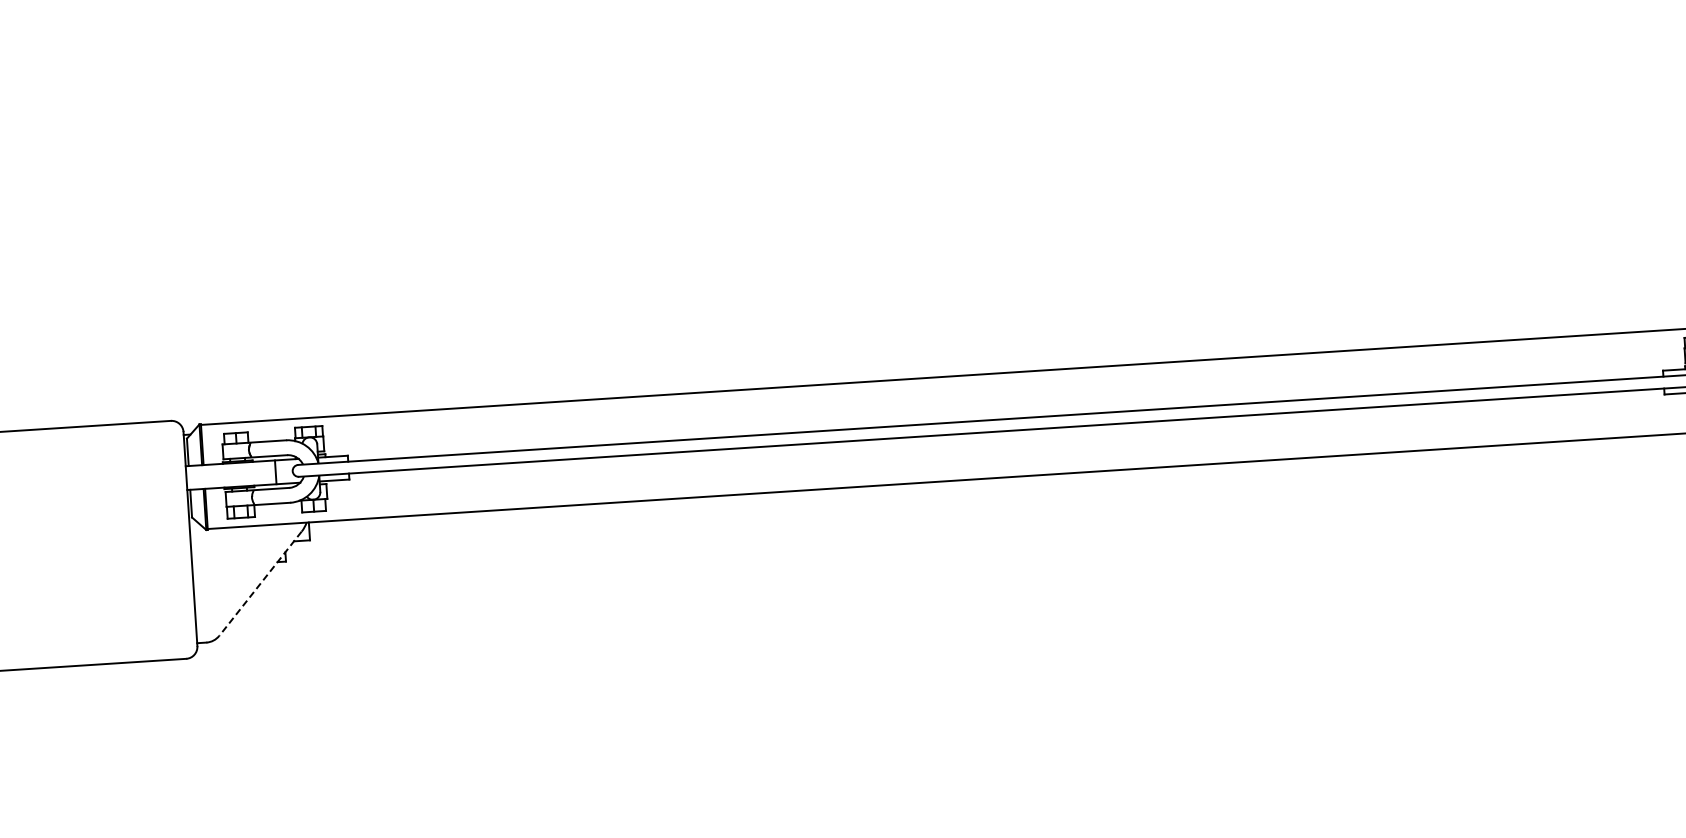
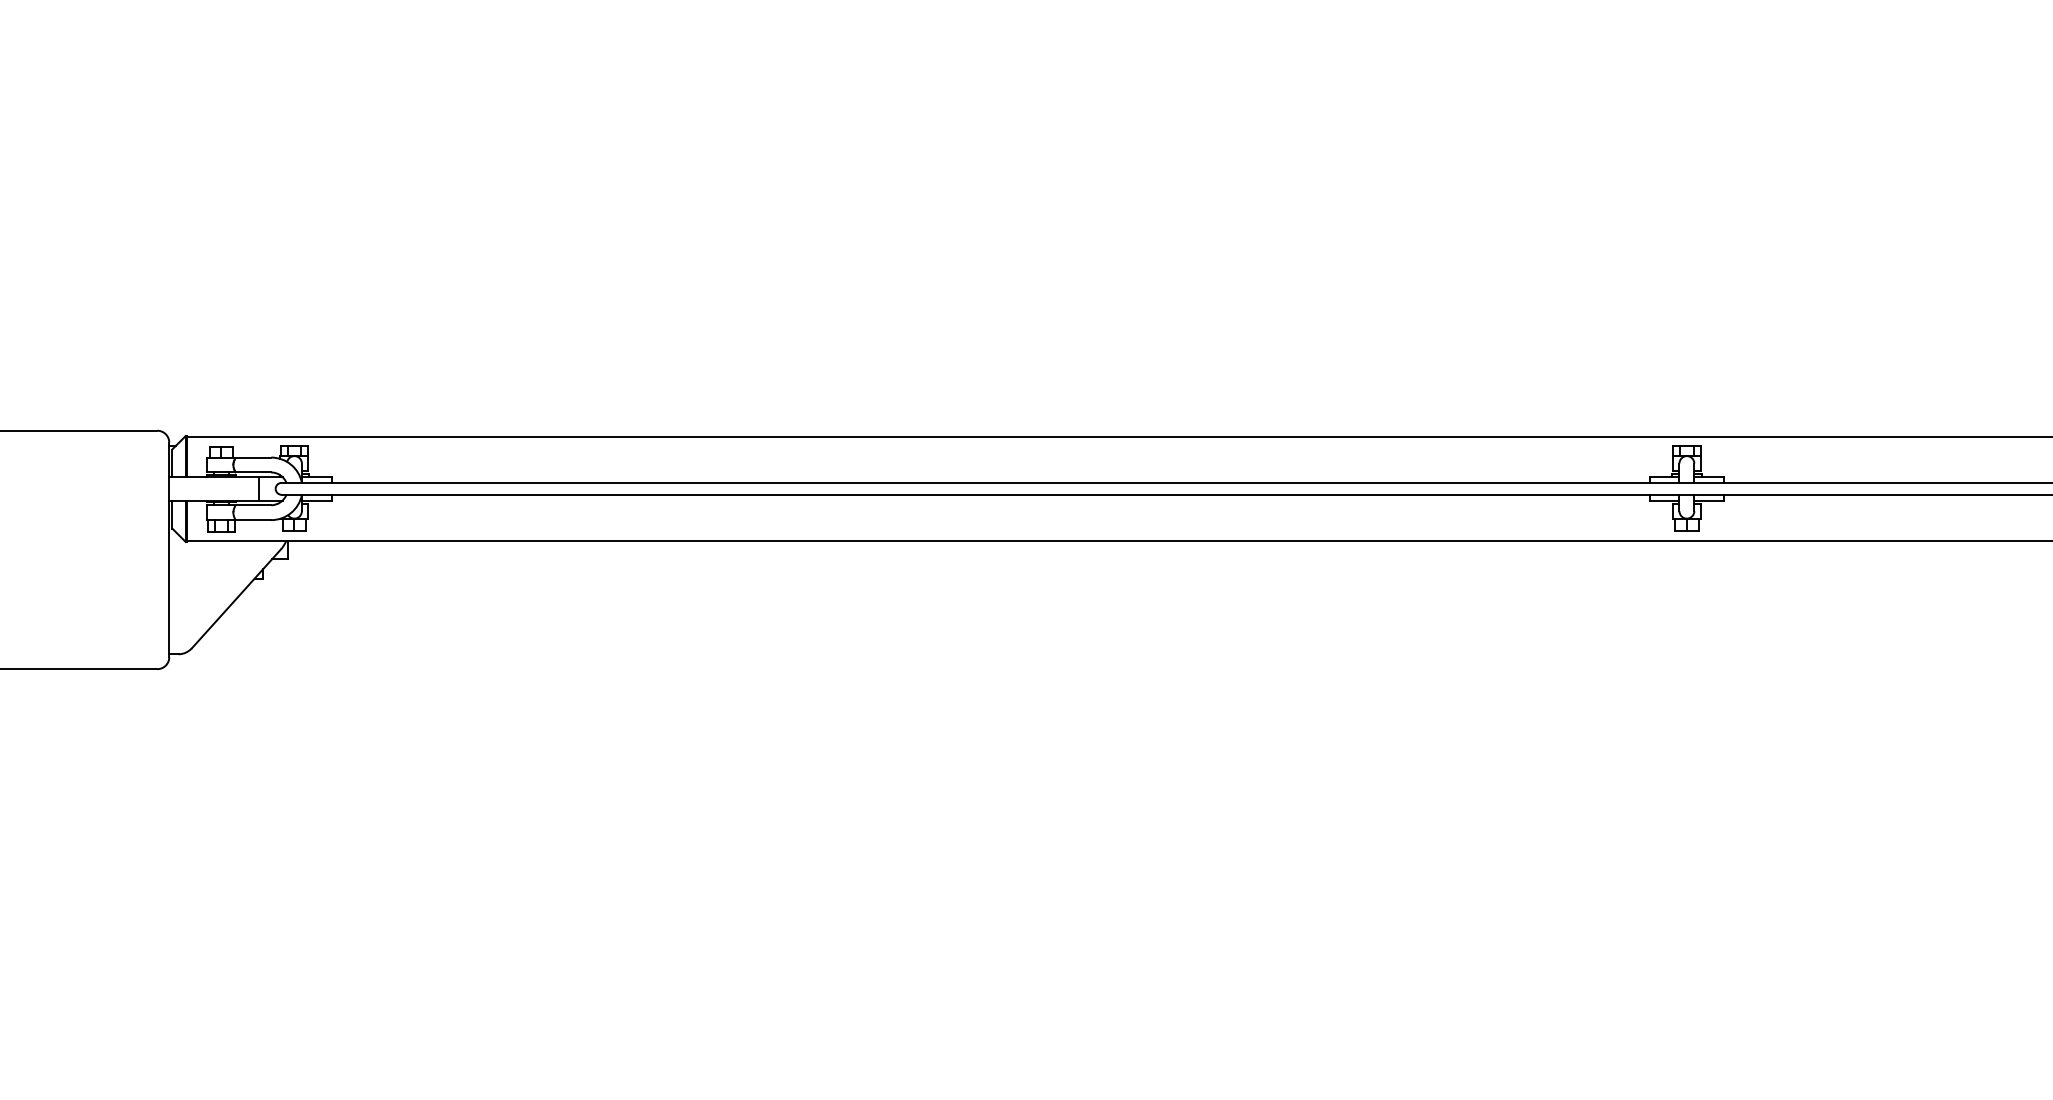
line: (260, 584) -> (236, 599), dashed -> solid

